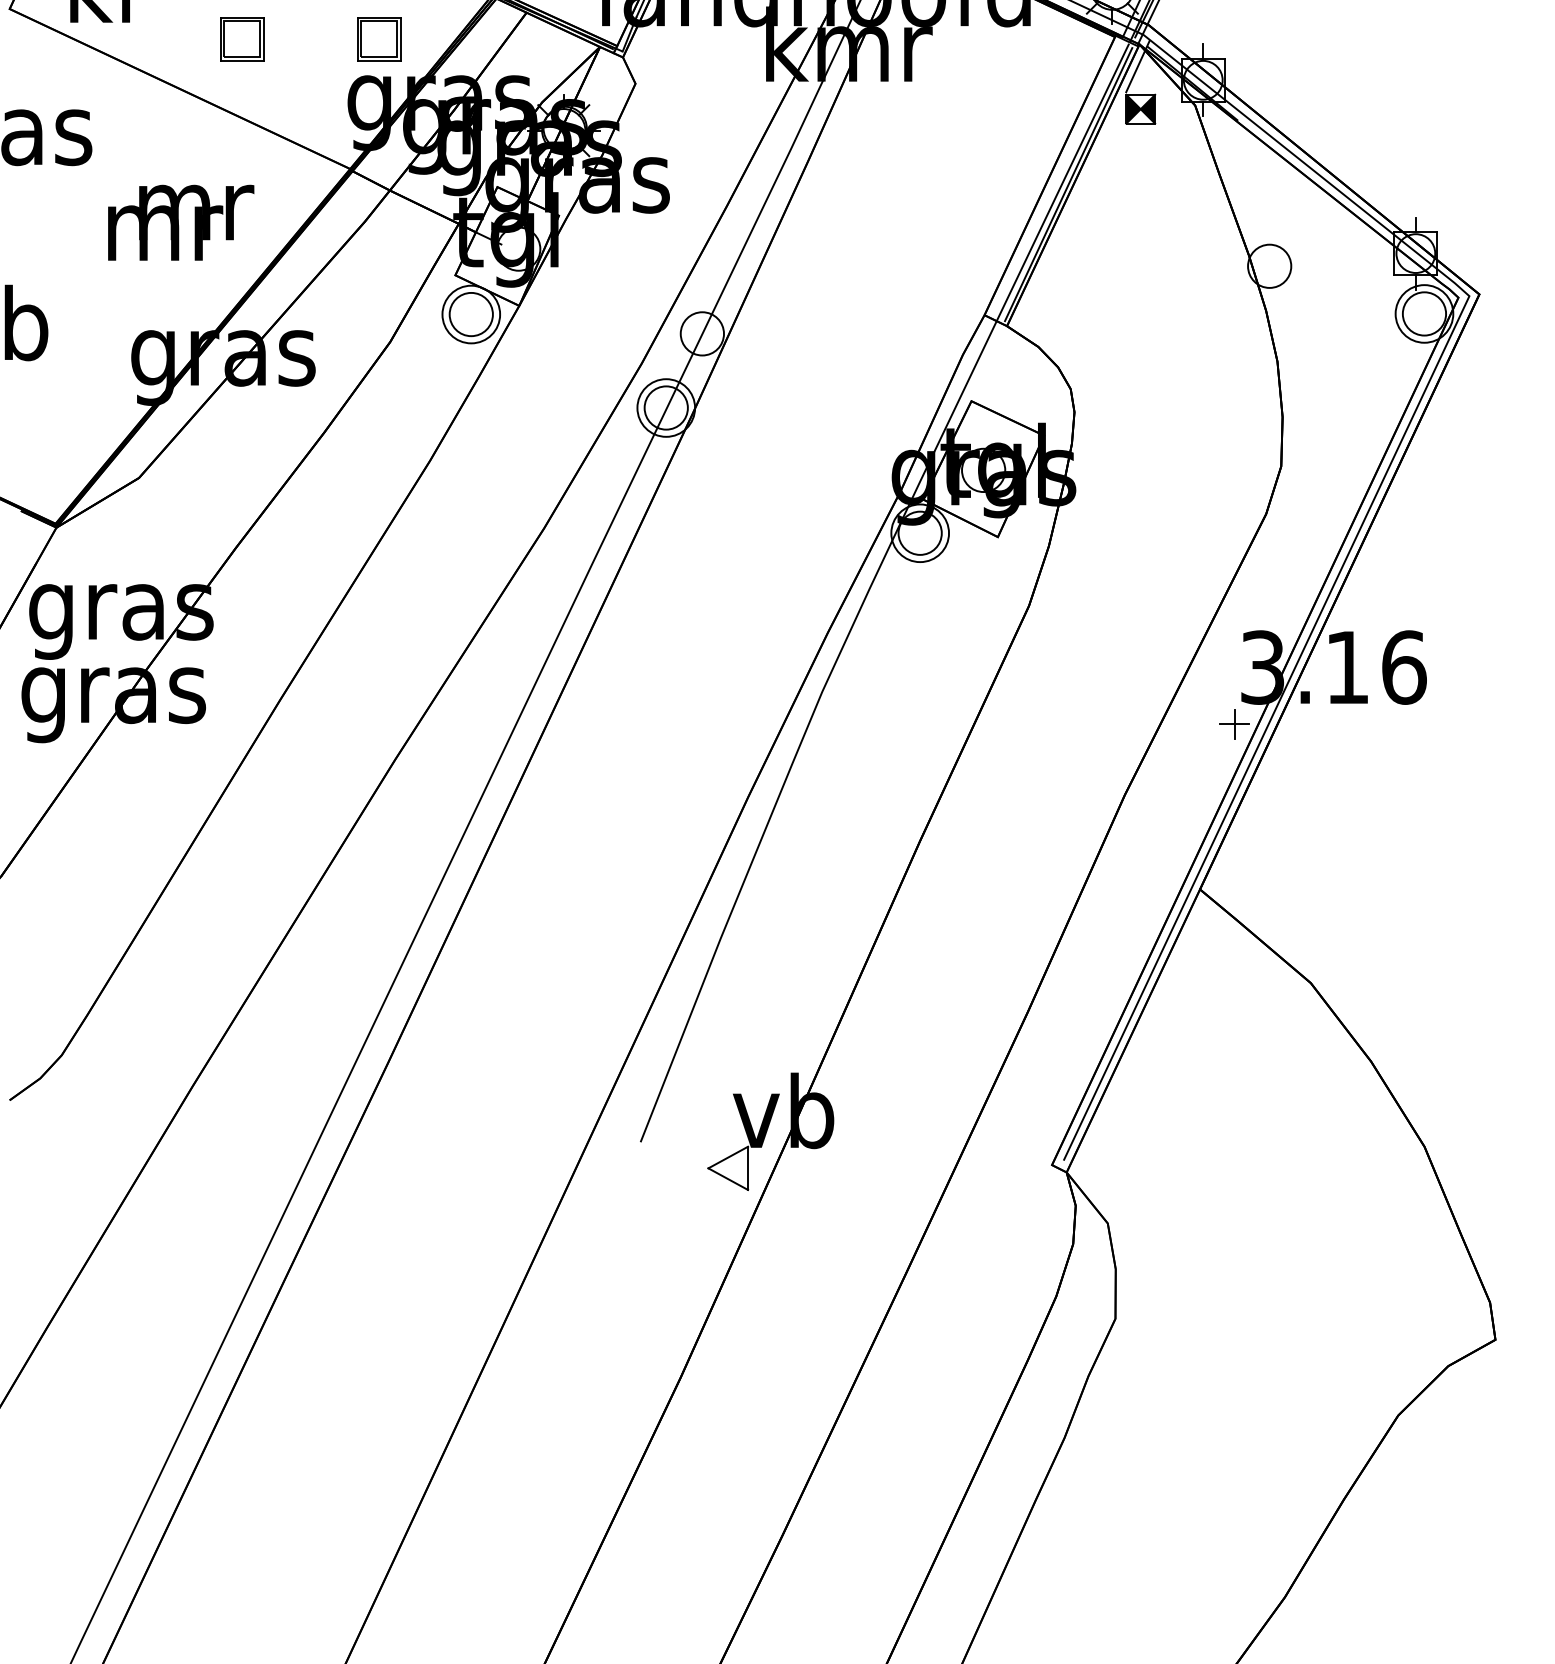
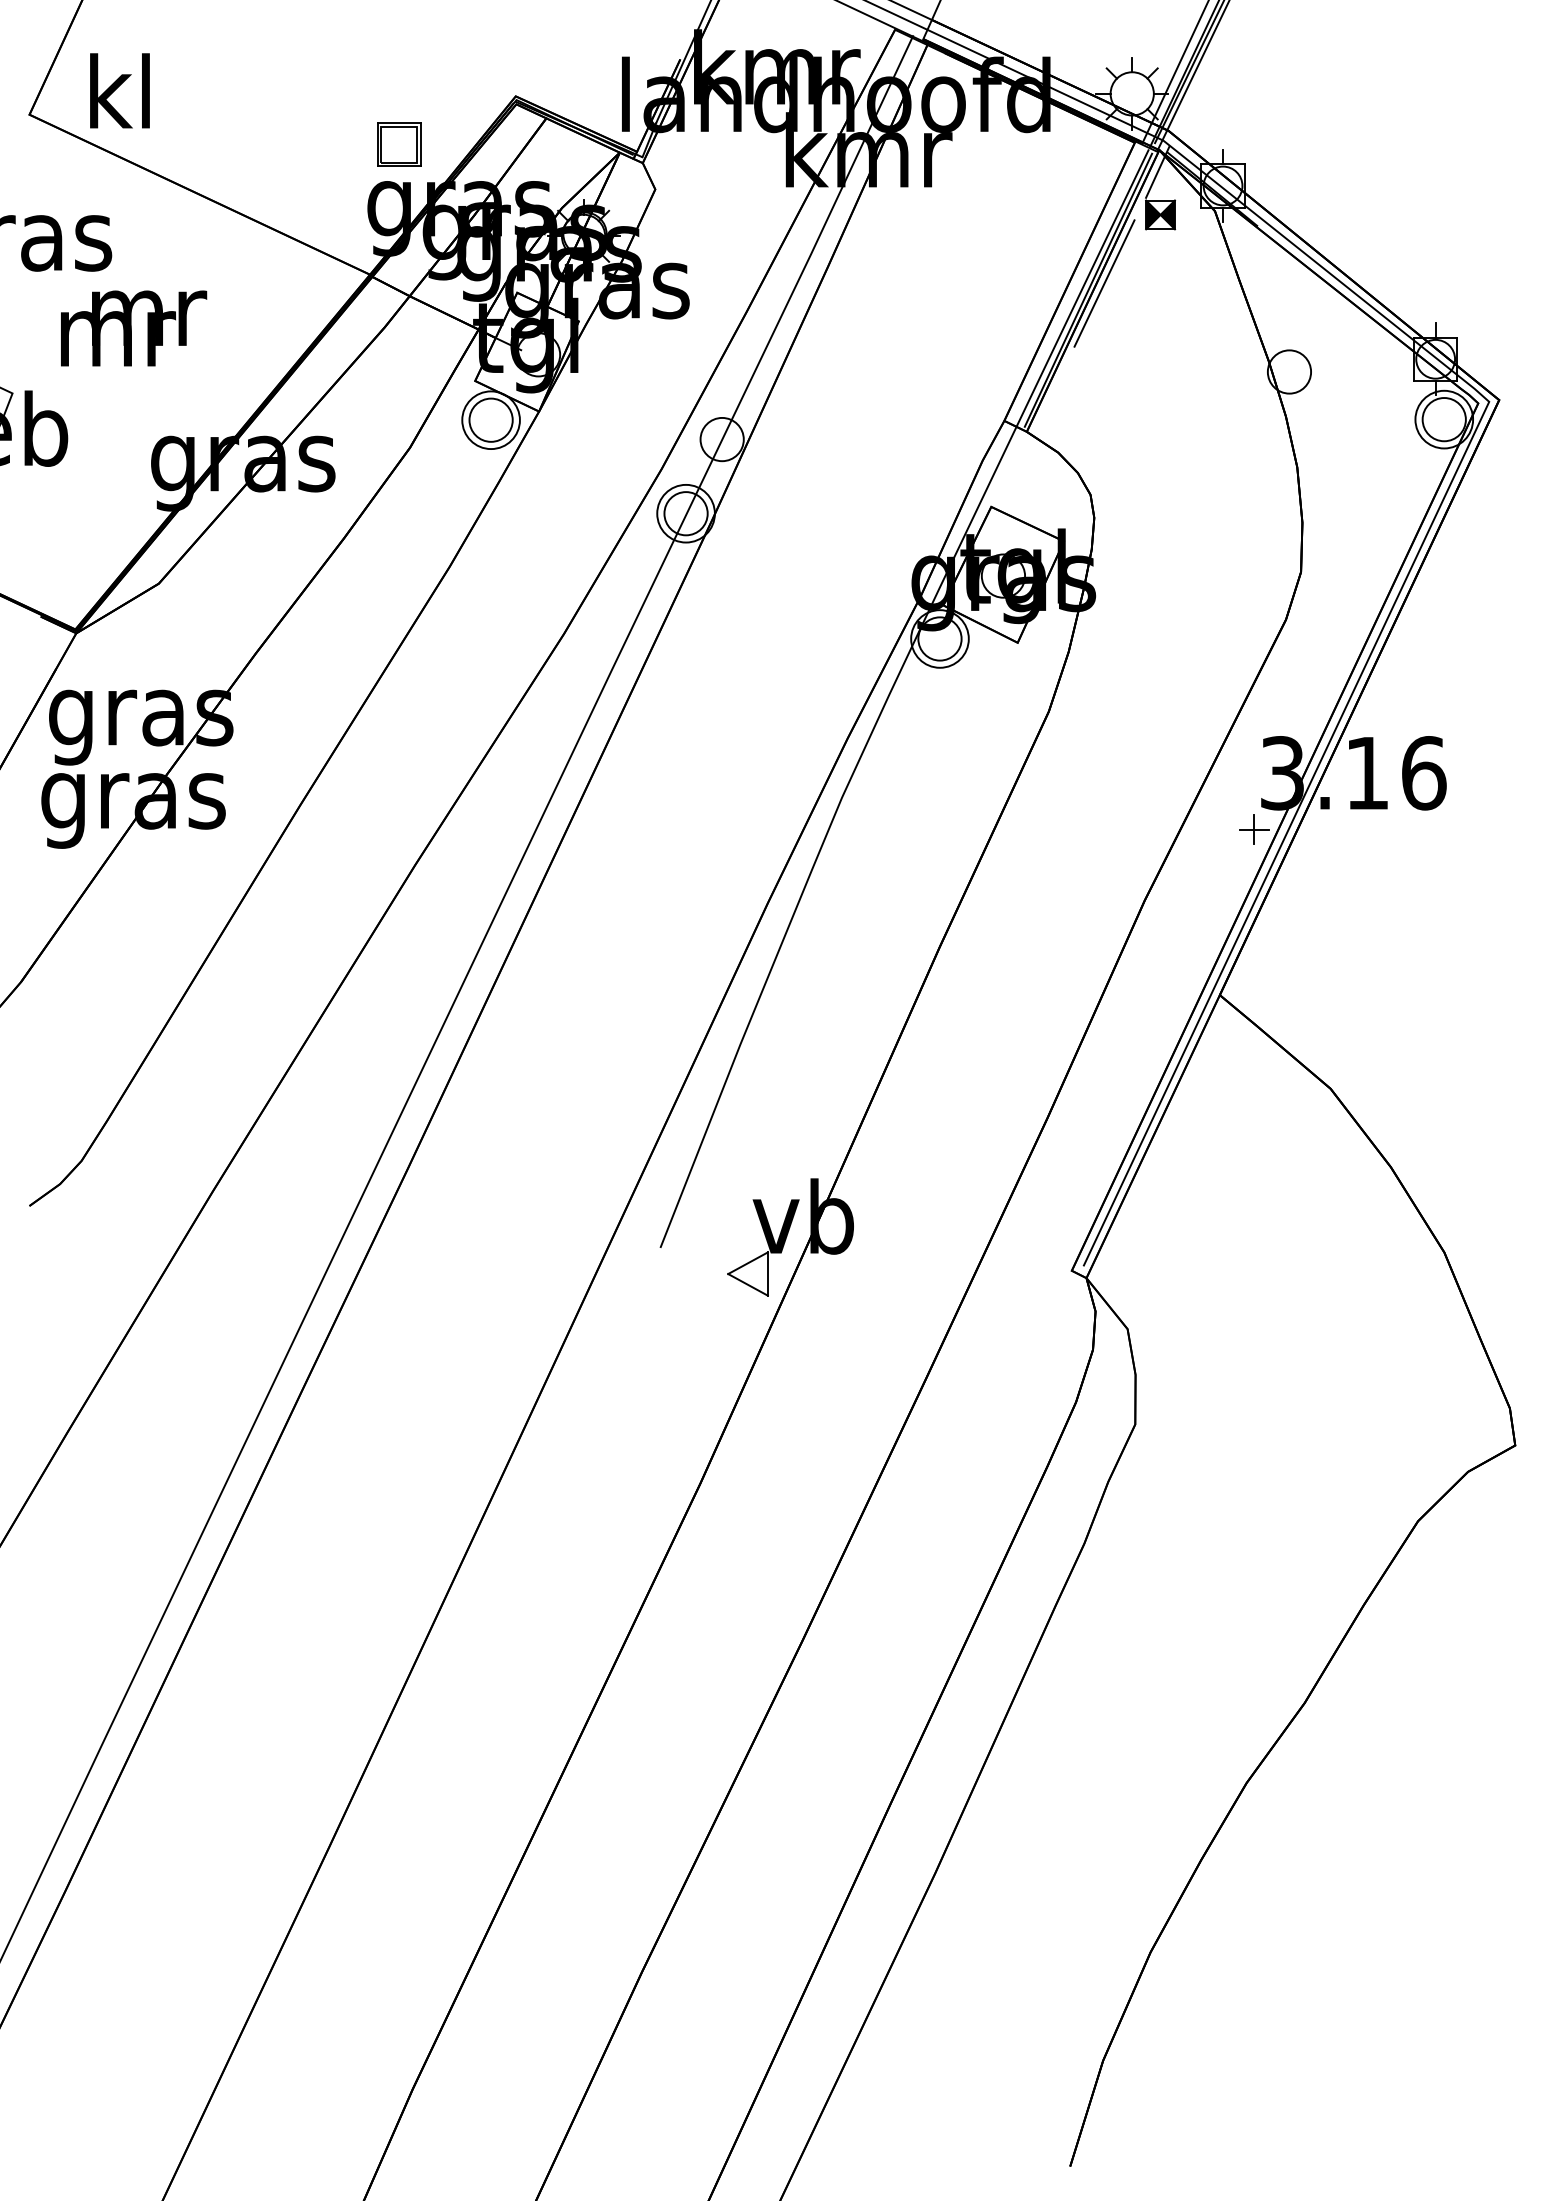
part: (242, 38) -> (262, 144), removed
line: (1084, 177) -> (1104, 283), added
text: (181, 222) -> (134, 328), moved

